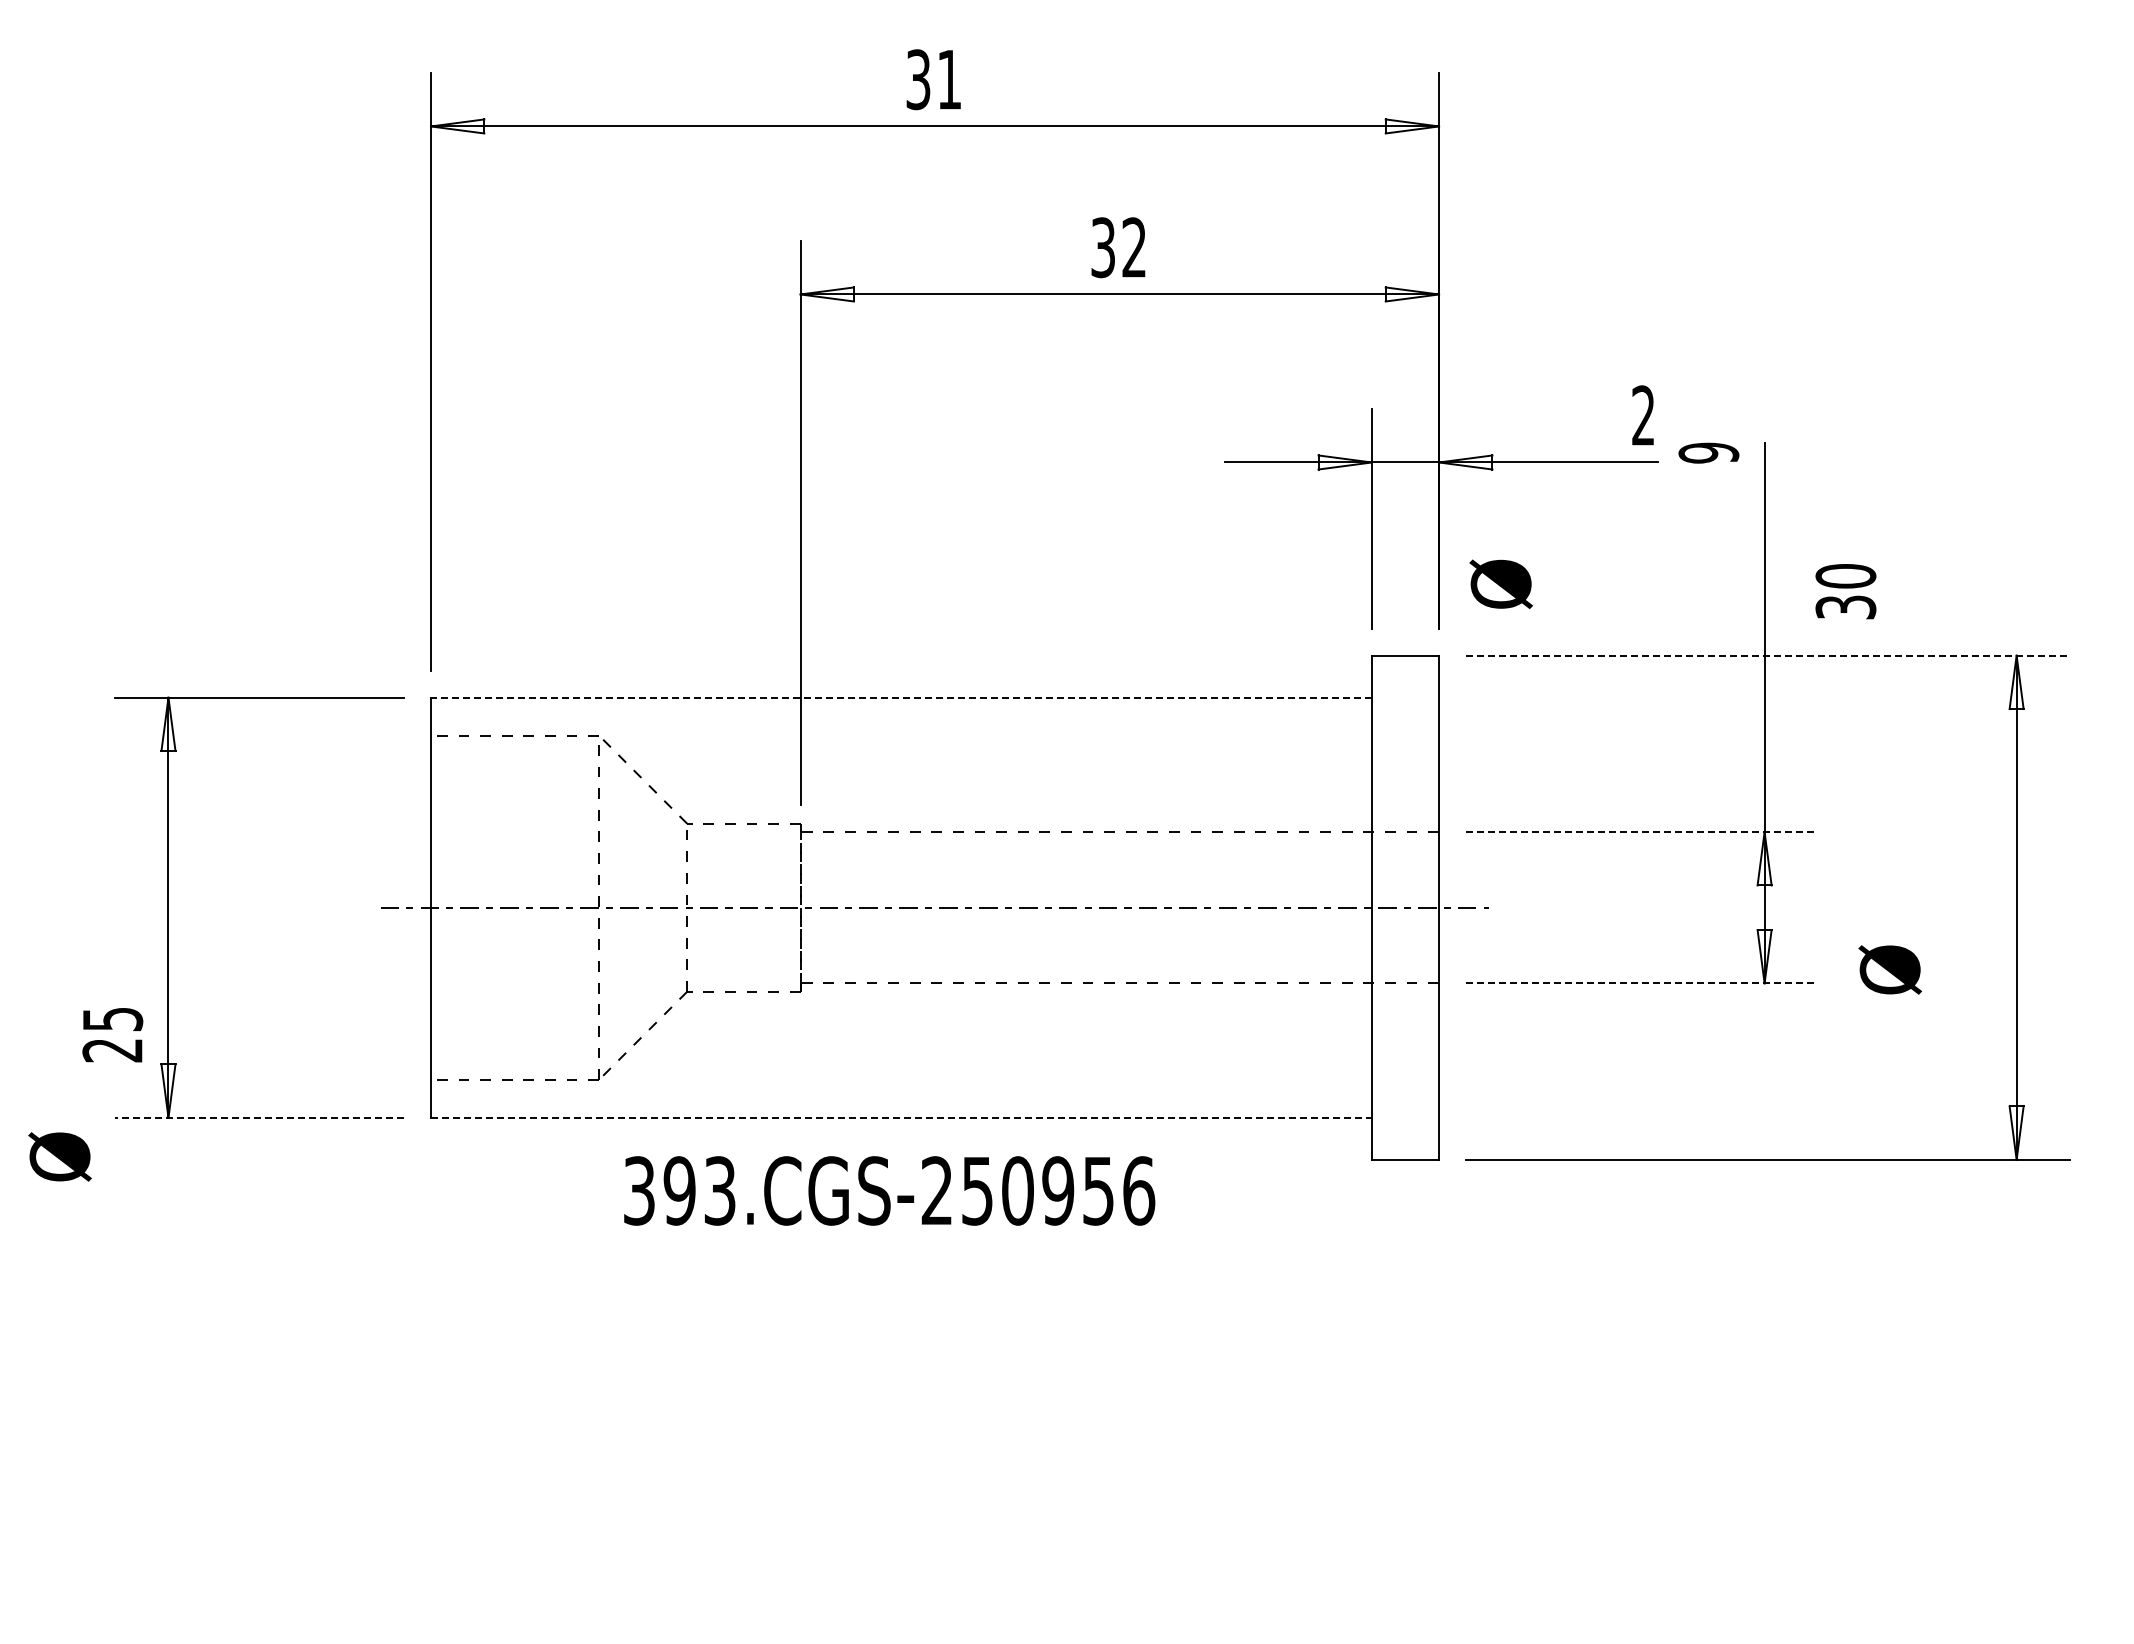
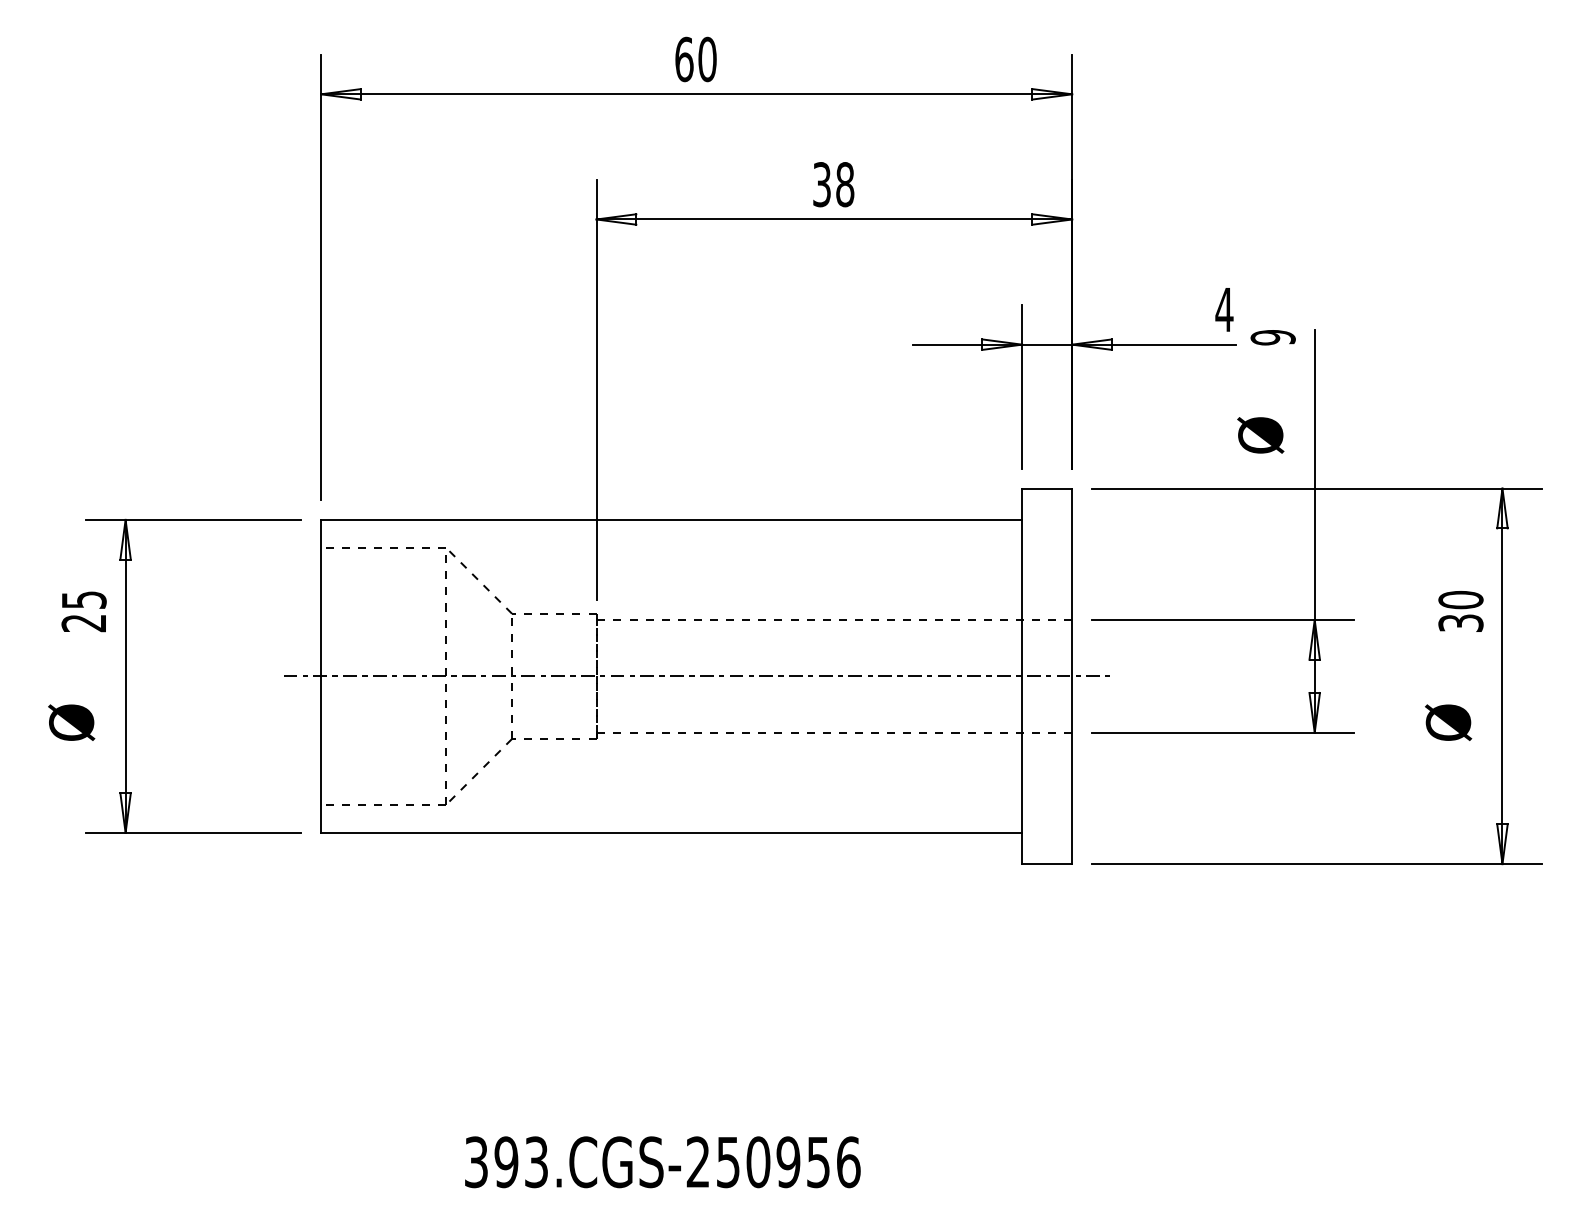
text: (933, 79) -> (695, 59), 31 -> 60
text: (1134, 247) -> (845, 184), 32 -> 38
text: (1643, 415) -> (1224, 309), 2 -> 4
text: (1500, 583) -> (1260, 434), moved
text: (1845, 591) -> (1460, 611), moved
line: (1768, 655) -> (1317, 488), dashed -> solid
line: (900, 697) -> (670, 519), dashed -> solid
line: (1642, 832) -> (1223, 620), dashed -> solid
text: (1889, 969) -> (1447, 722), moved
line: (1642, 983) -> (1223, 732), dashed -> solid
text: (112, 1035) -> (83, 612), moved
line: (259, 1117) -> (193, 832), dashed -> solid
line: (901, 1117) -> (671, 832), dashed -> solid
text: (59, 1156) -> (71, 722), moved
text: (889, 1190) -> (662, 1161), moved

